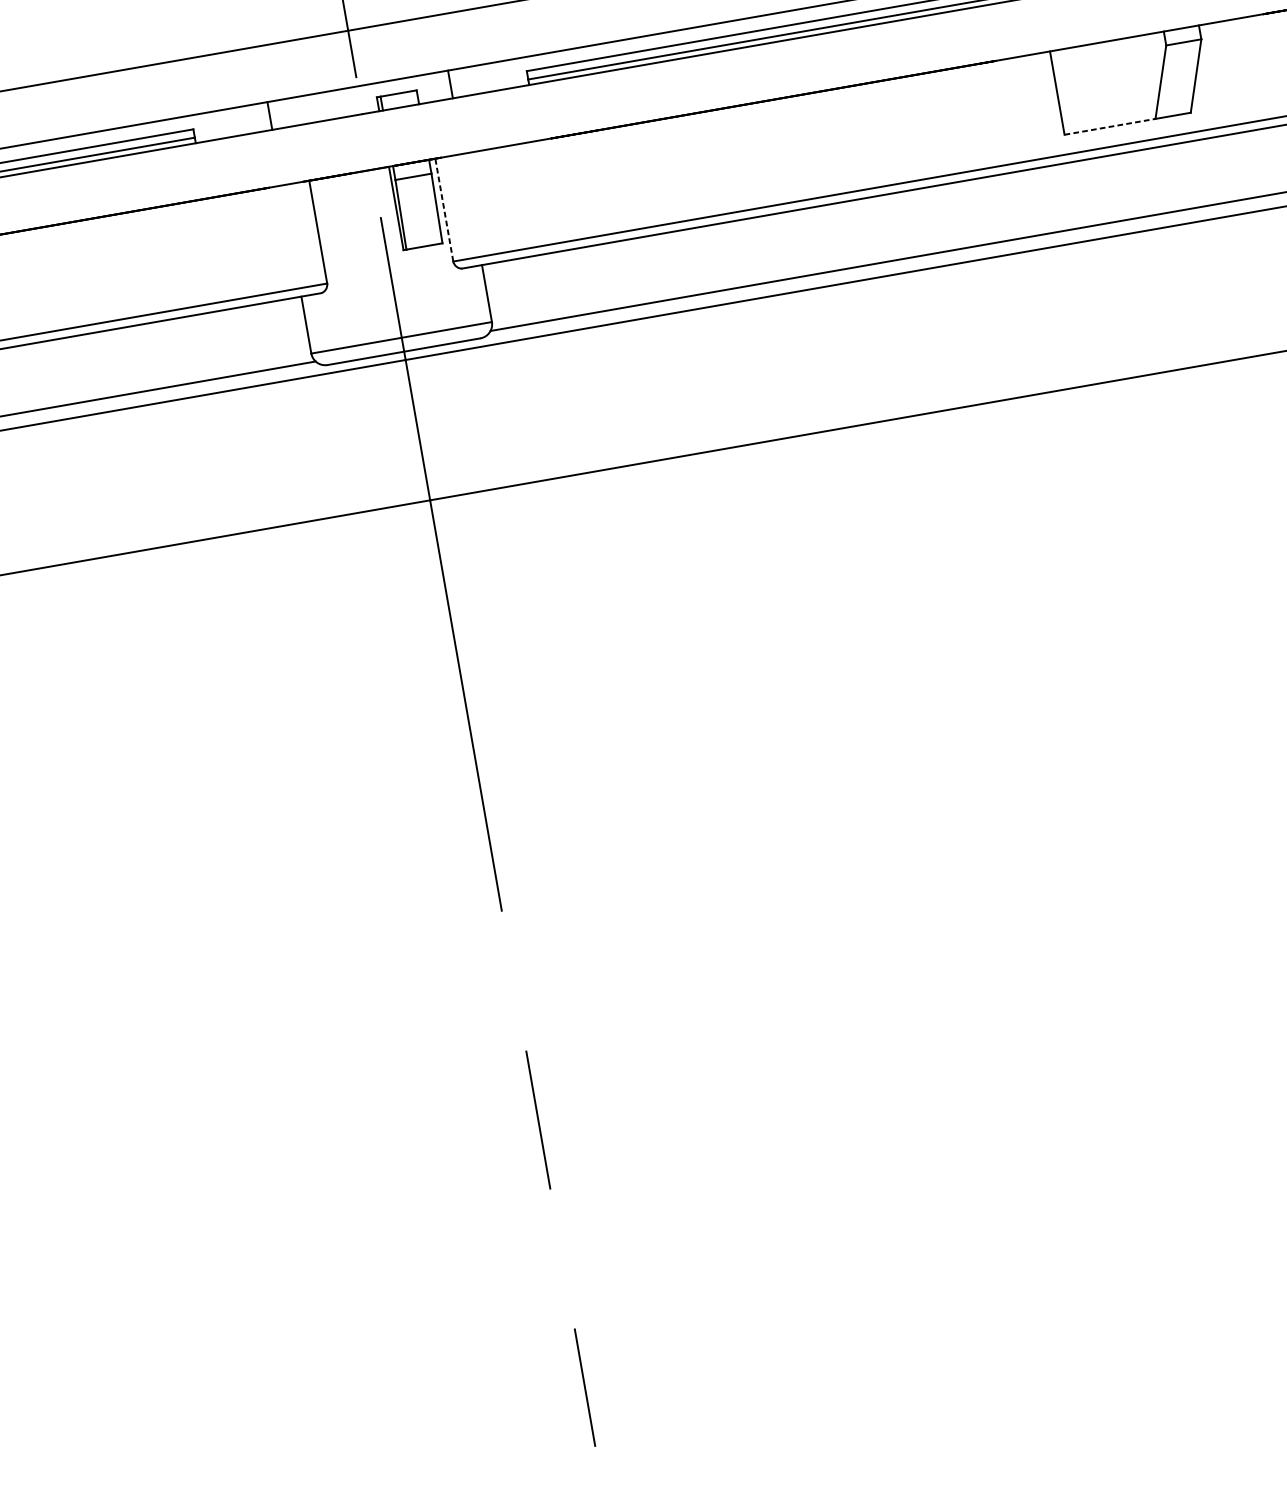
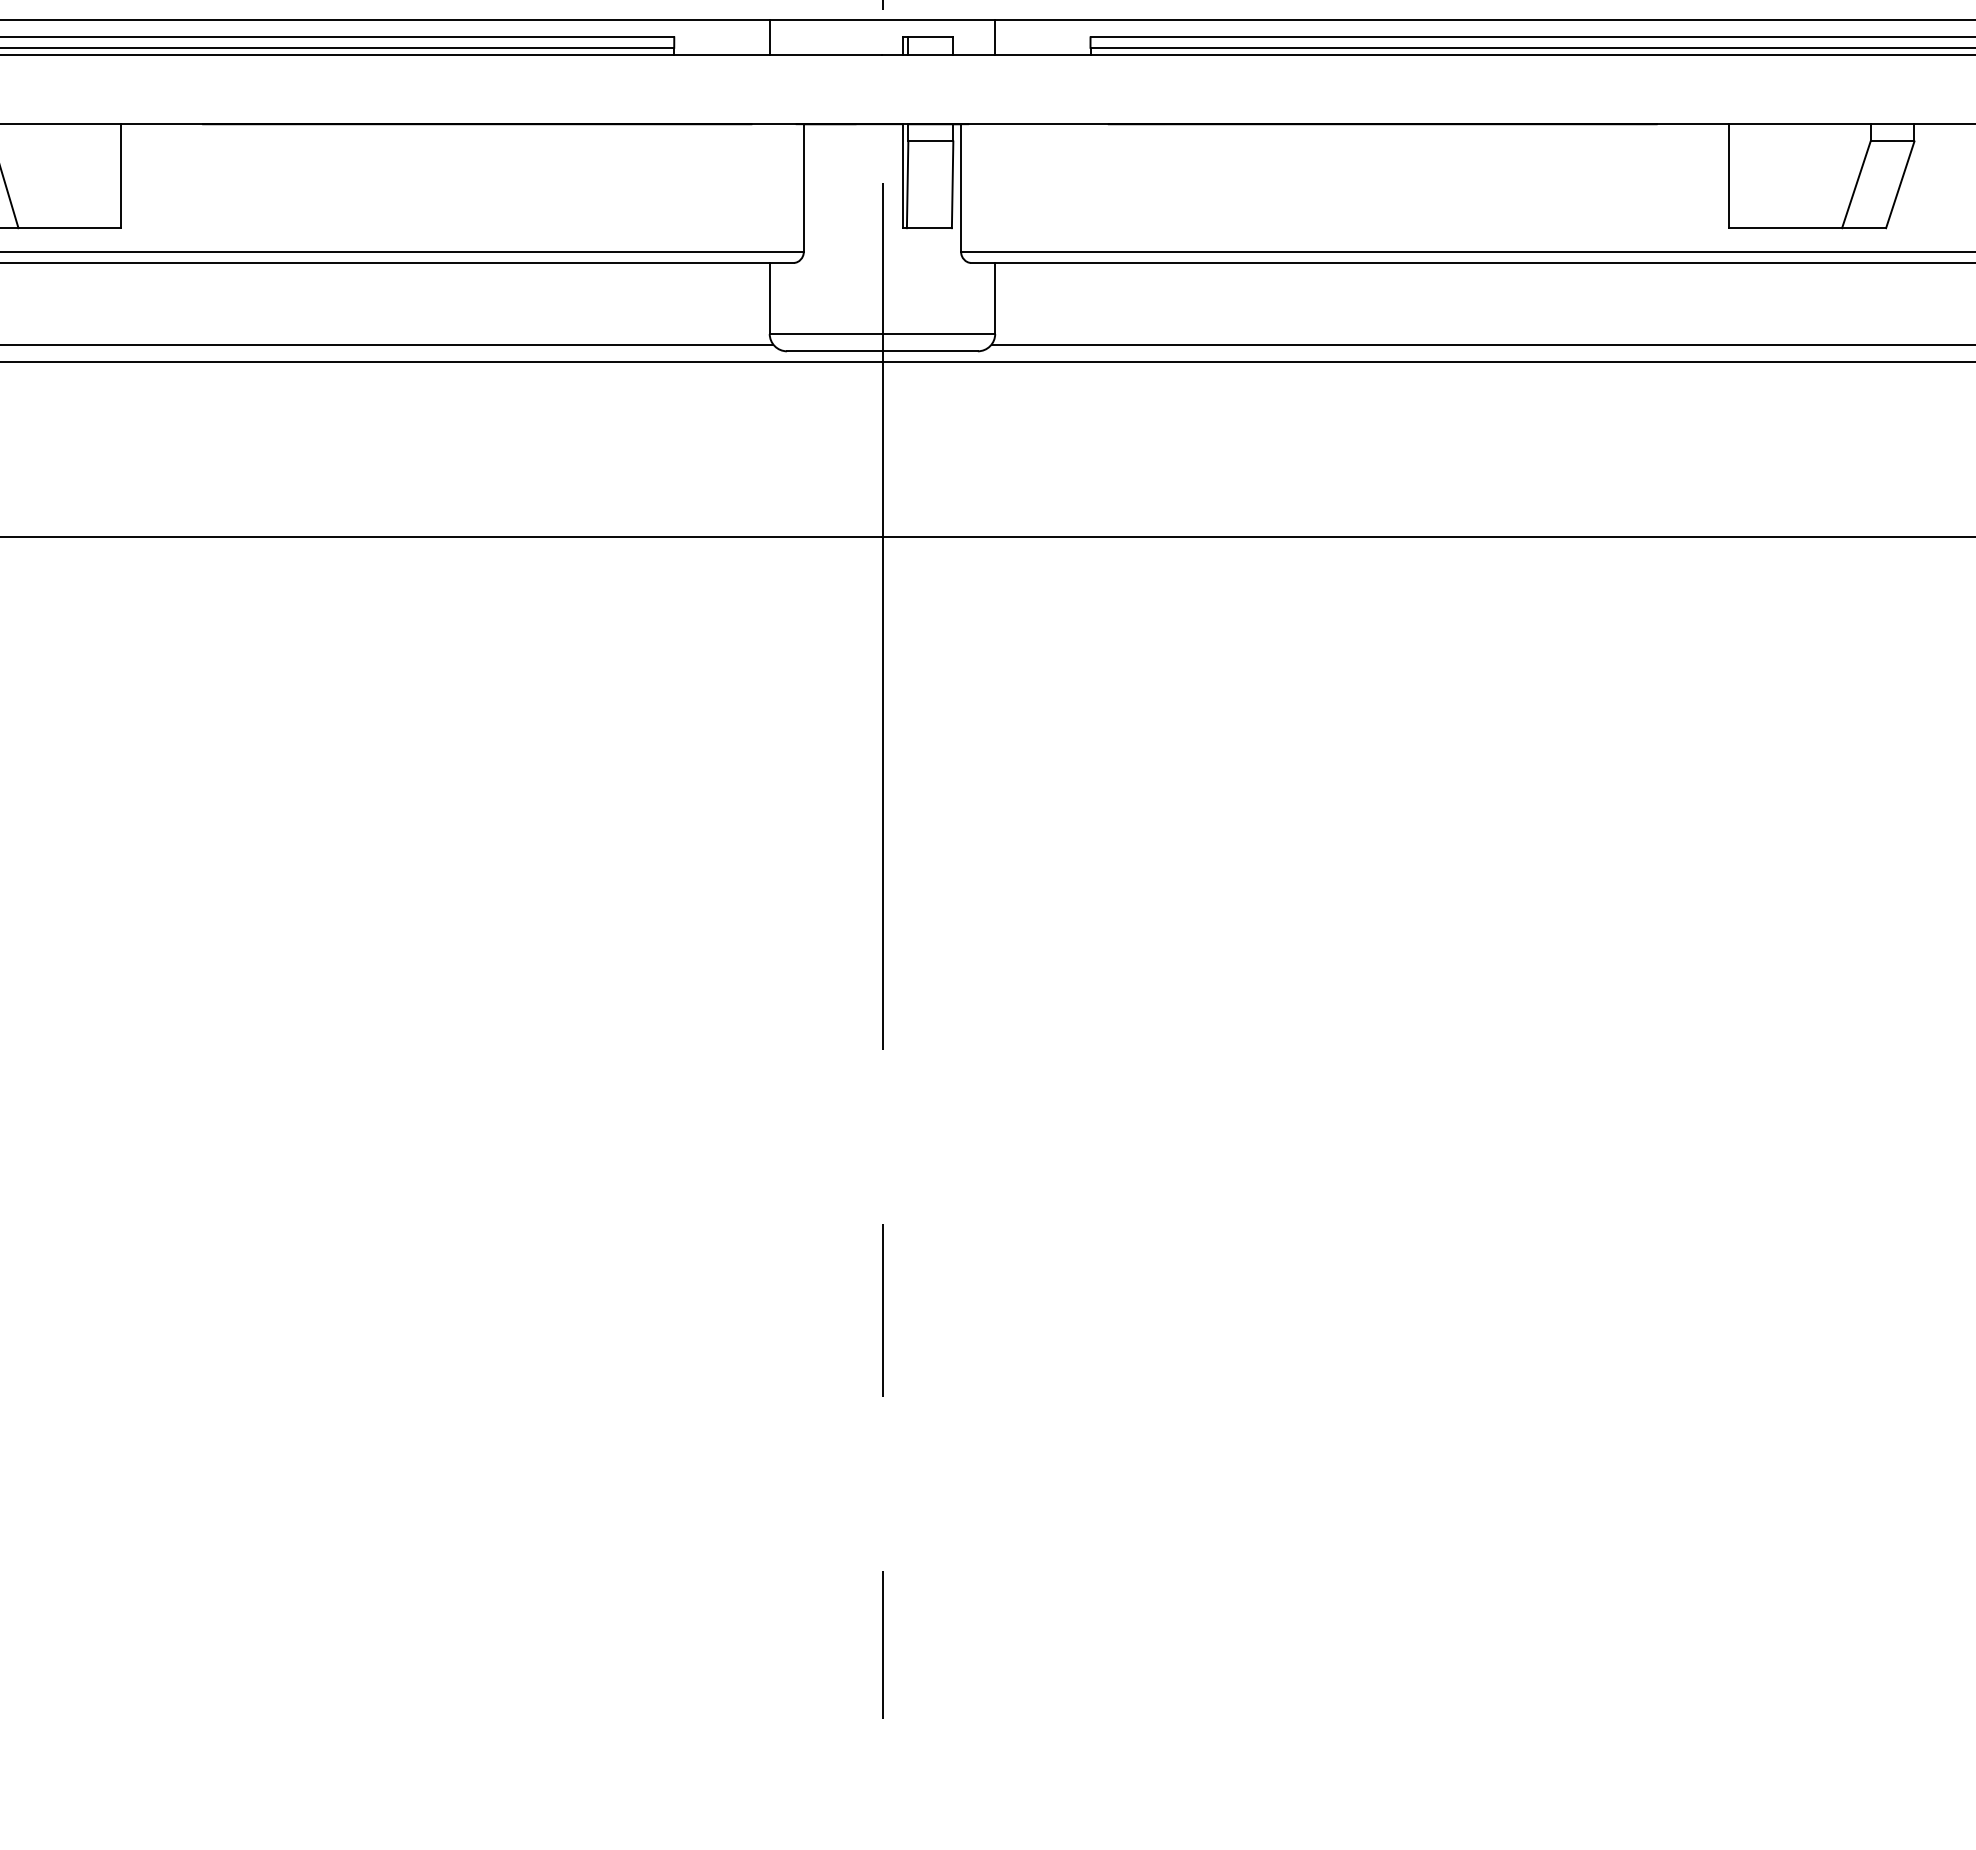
line: (1110, 127) -> (1785, 228), dashed -> solid
line: (444, 209) -> (961, 187), dashed -> solid

